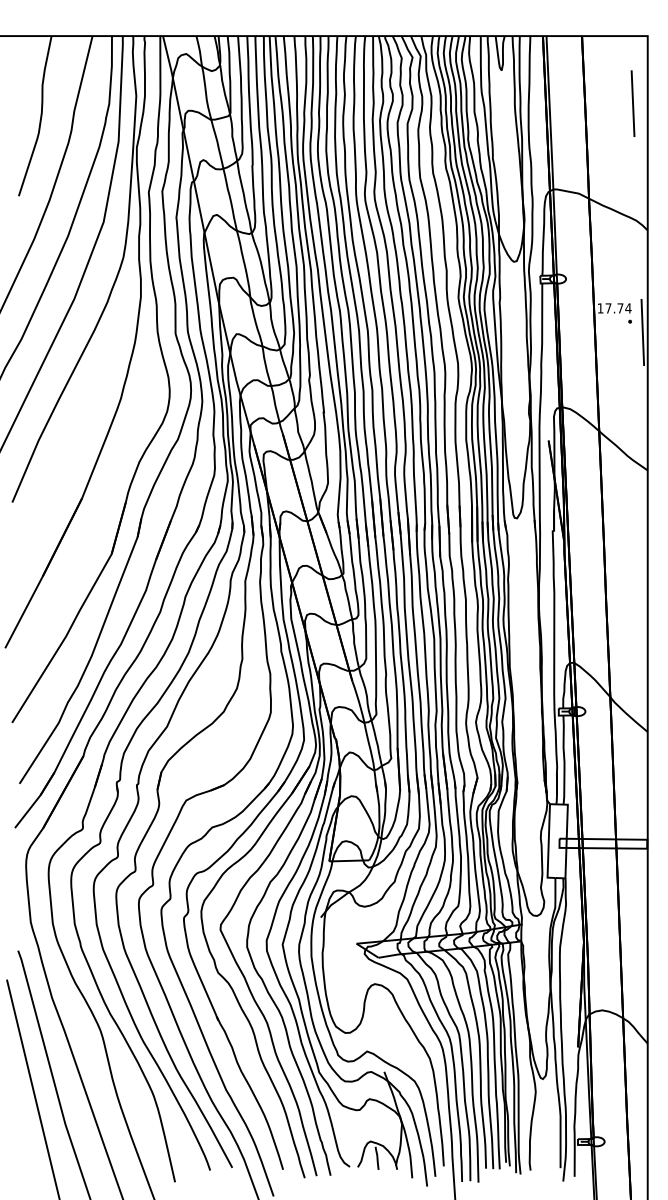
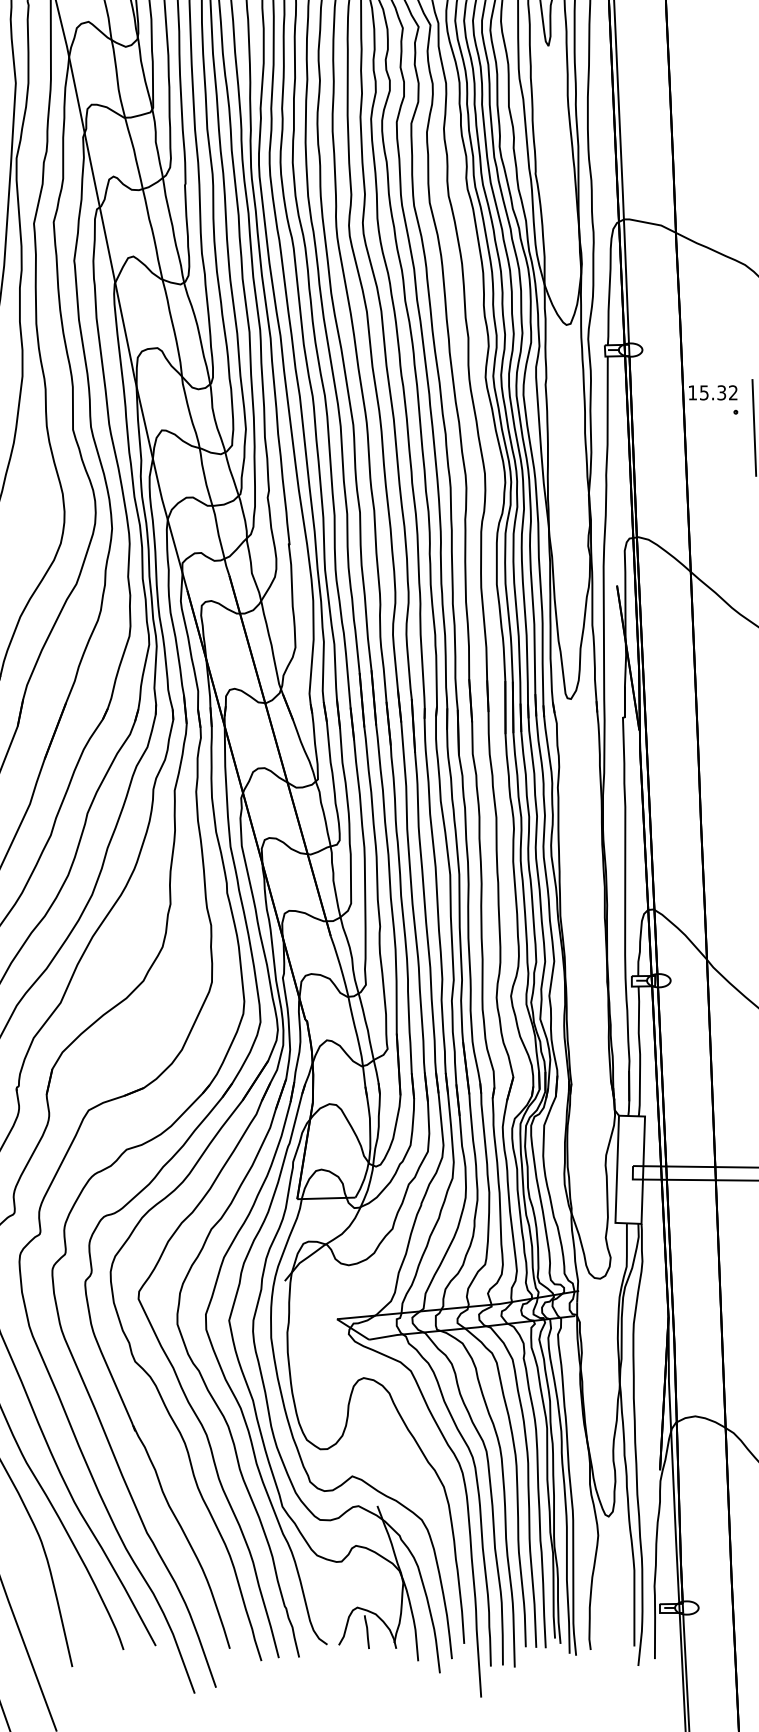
line: (632, 103) -> (739, 94), removed
text: (618, 308) -> (718, 392), 17.74 -> 15.32

